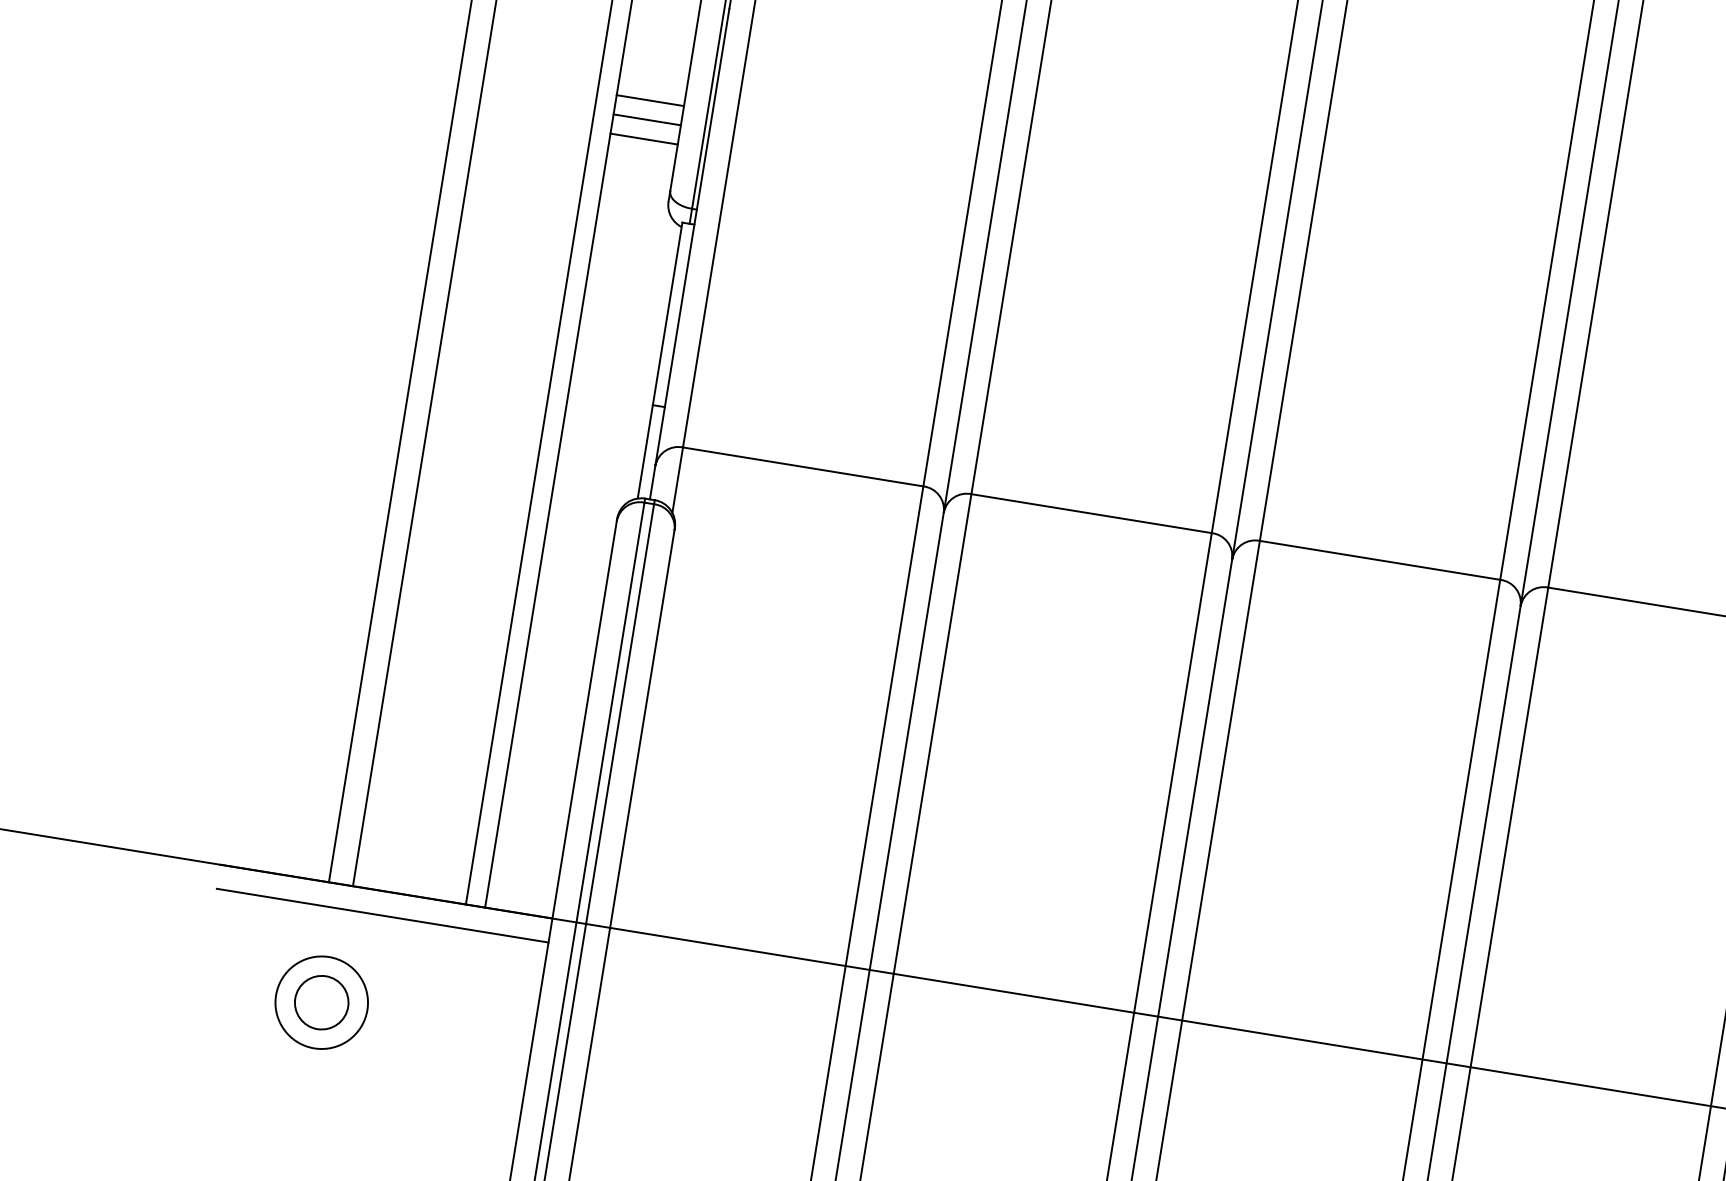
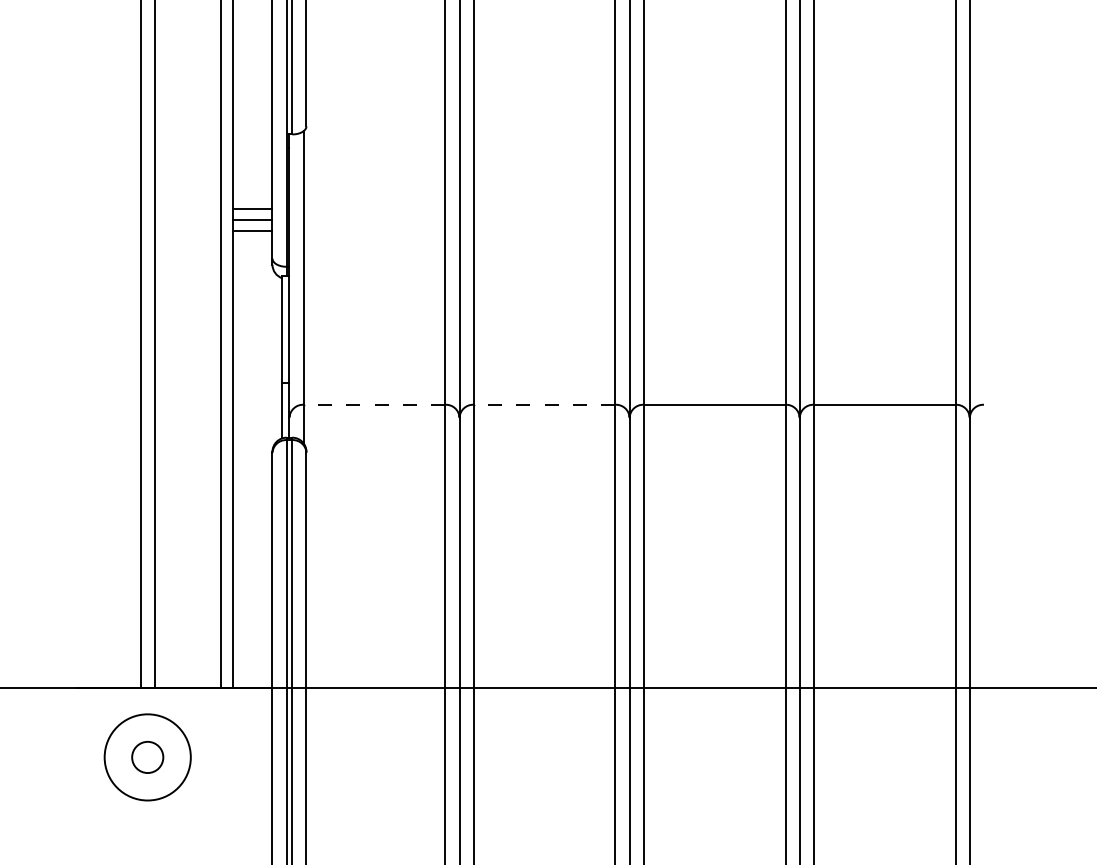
line: (803, 466) -> (374, 404), solid -> dashed
line: (1091, 513) -> (544, 404), solid -> dashed
line: (382, 915) -> (174, 701), removed
circle: (321, 1002) -> (147, 757), size x1.6

